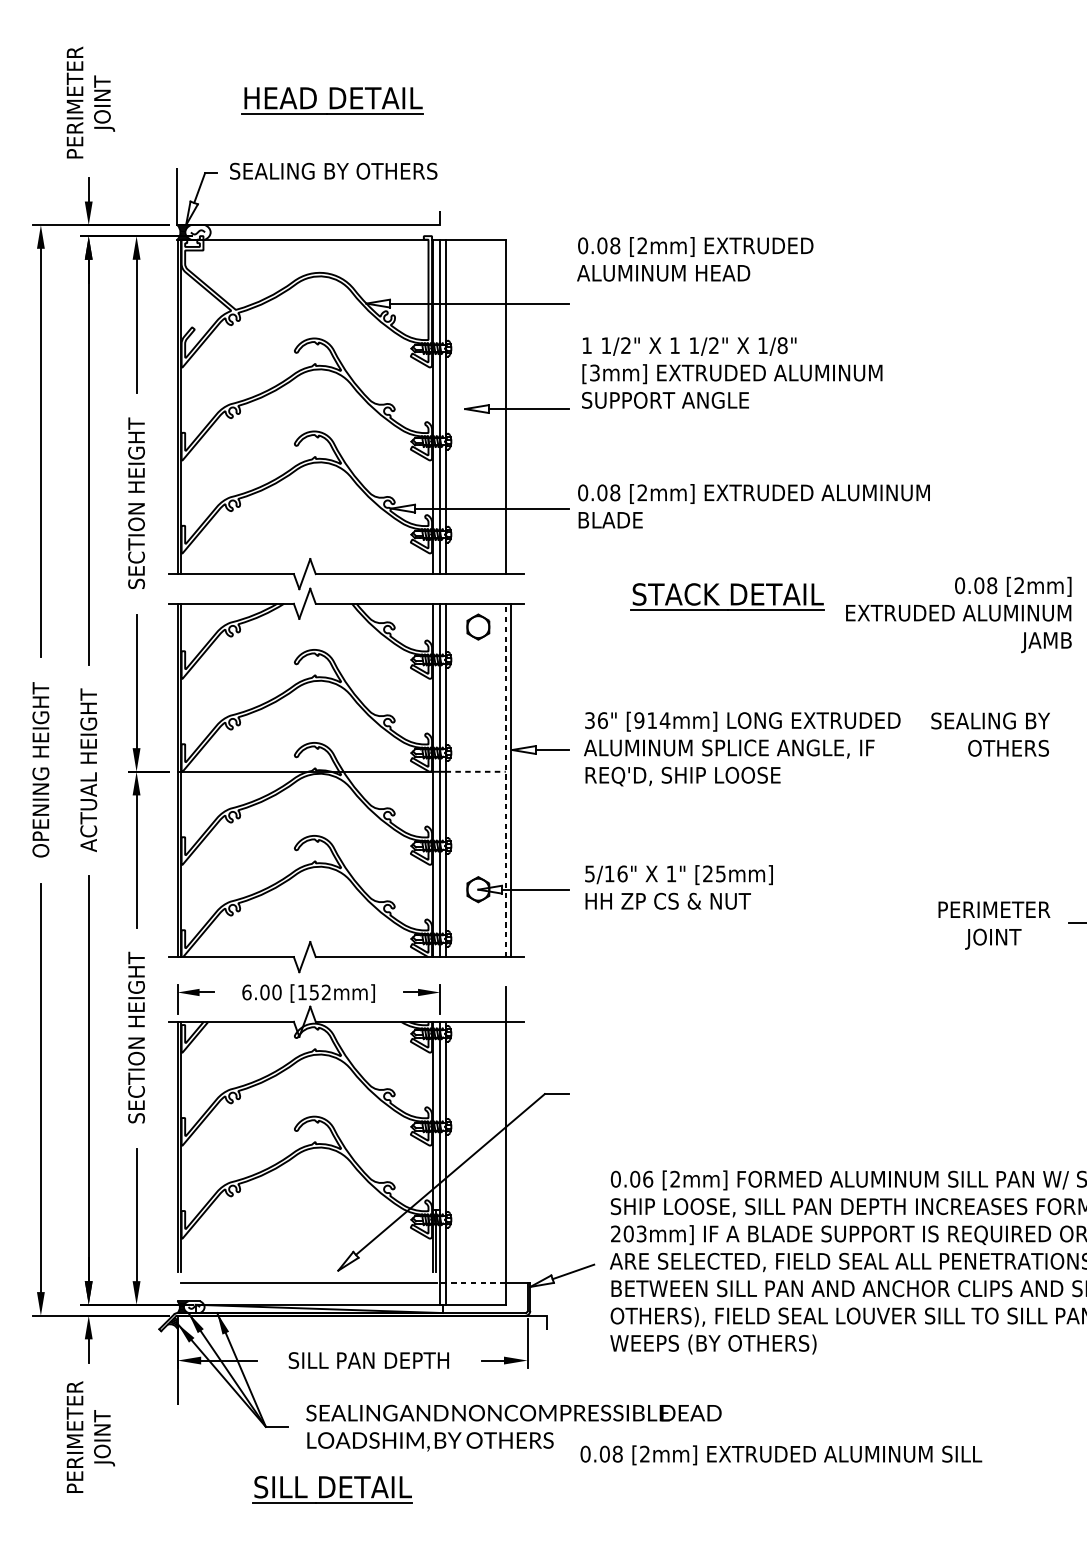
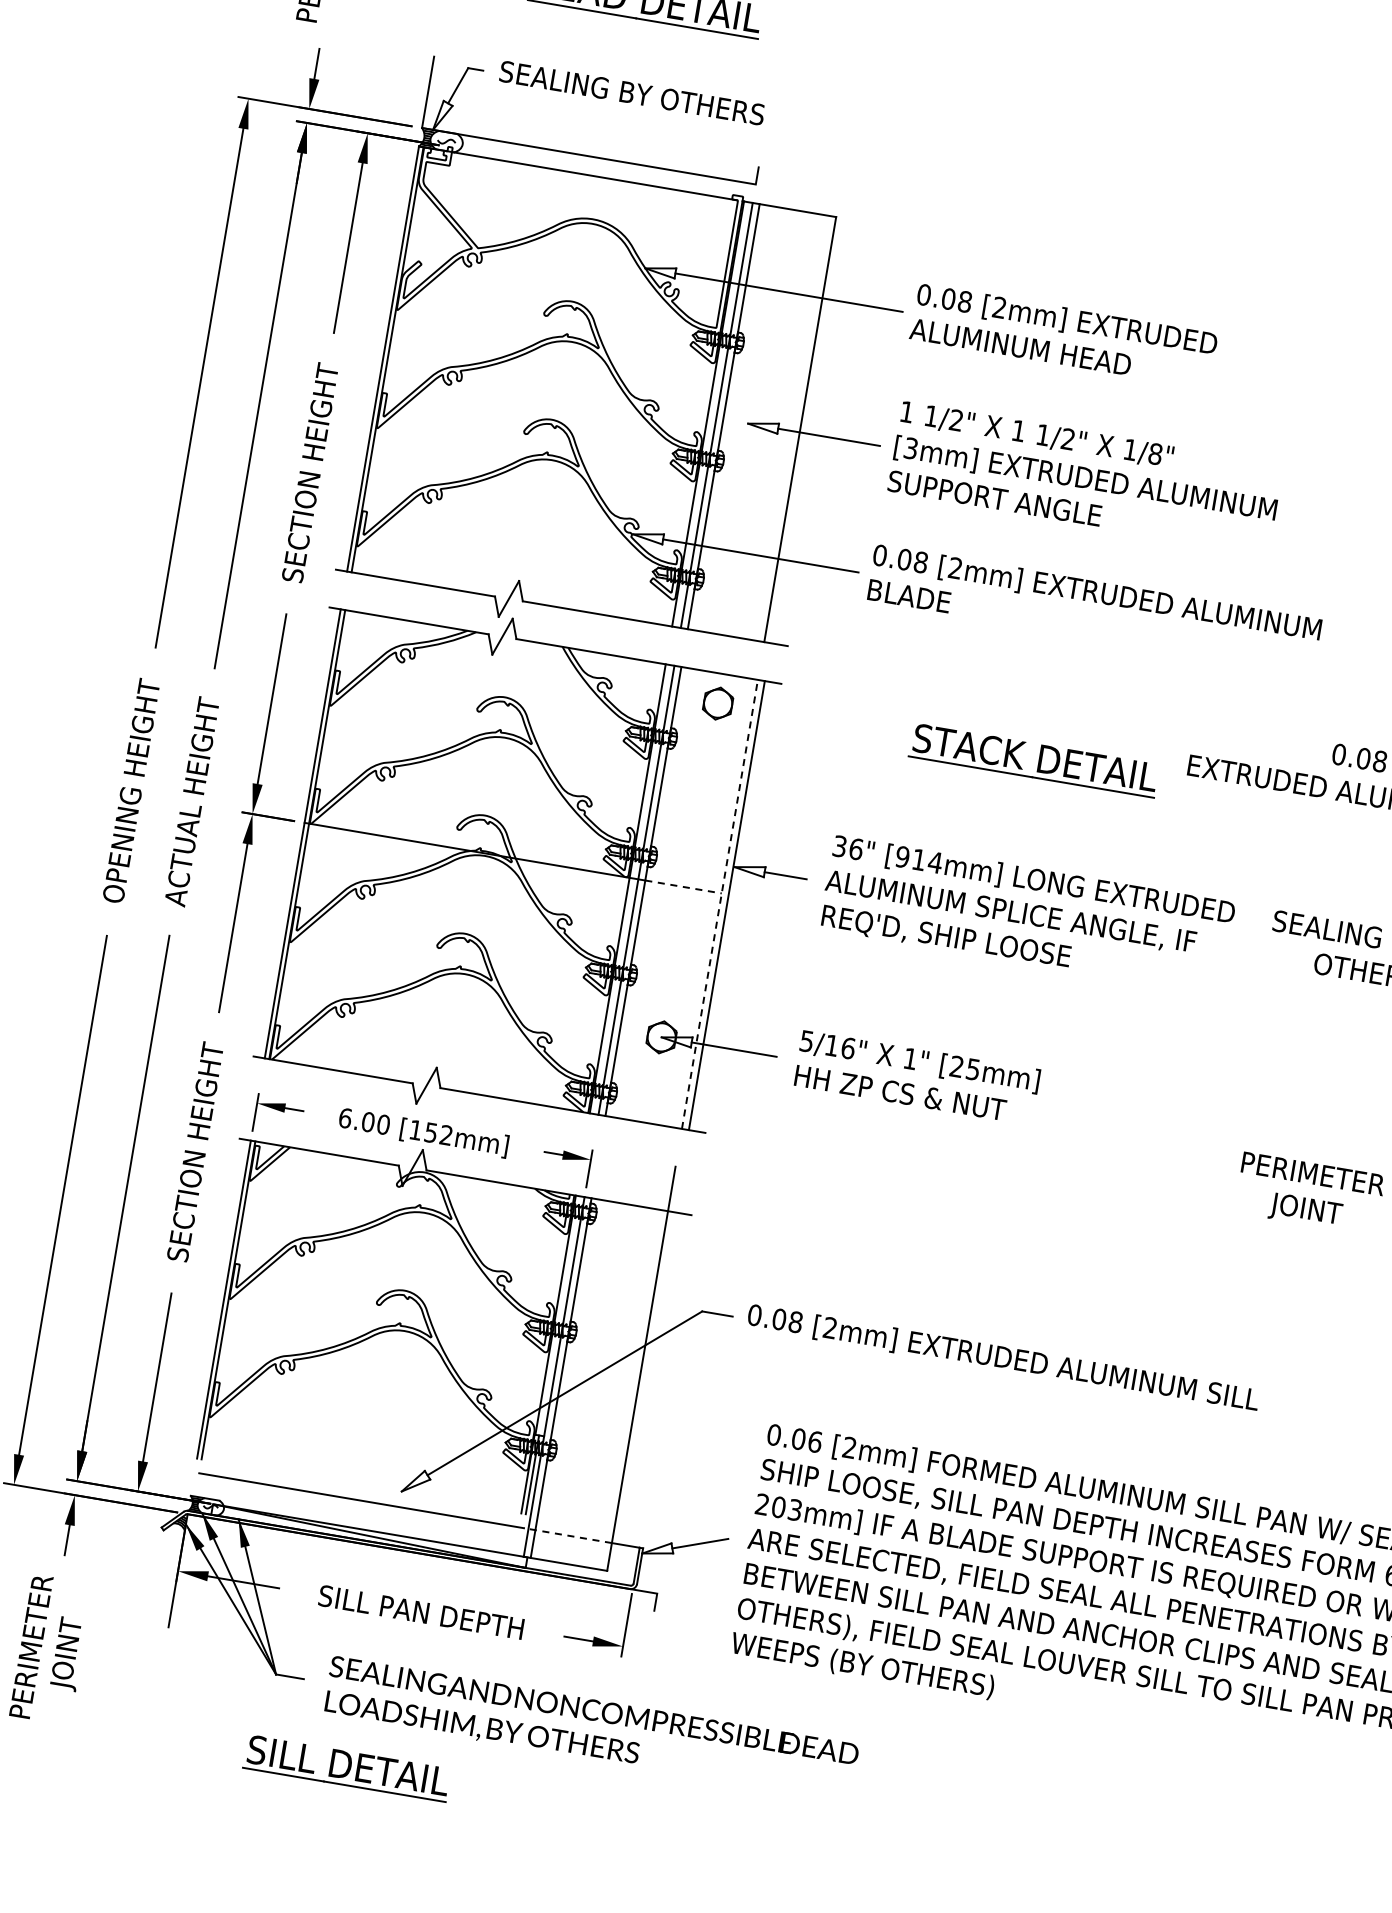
text: (695, 259) -> (1064, 336), moved
text: (732, 372) -> (1086, 477), moved
part: (727, 596) -> (1034, 760), moved
text: (781, 1455) -> (1003, 1359), moved

